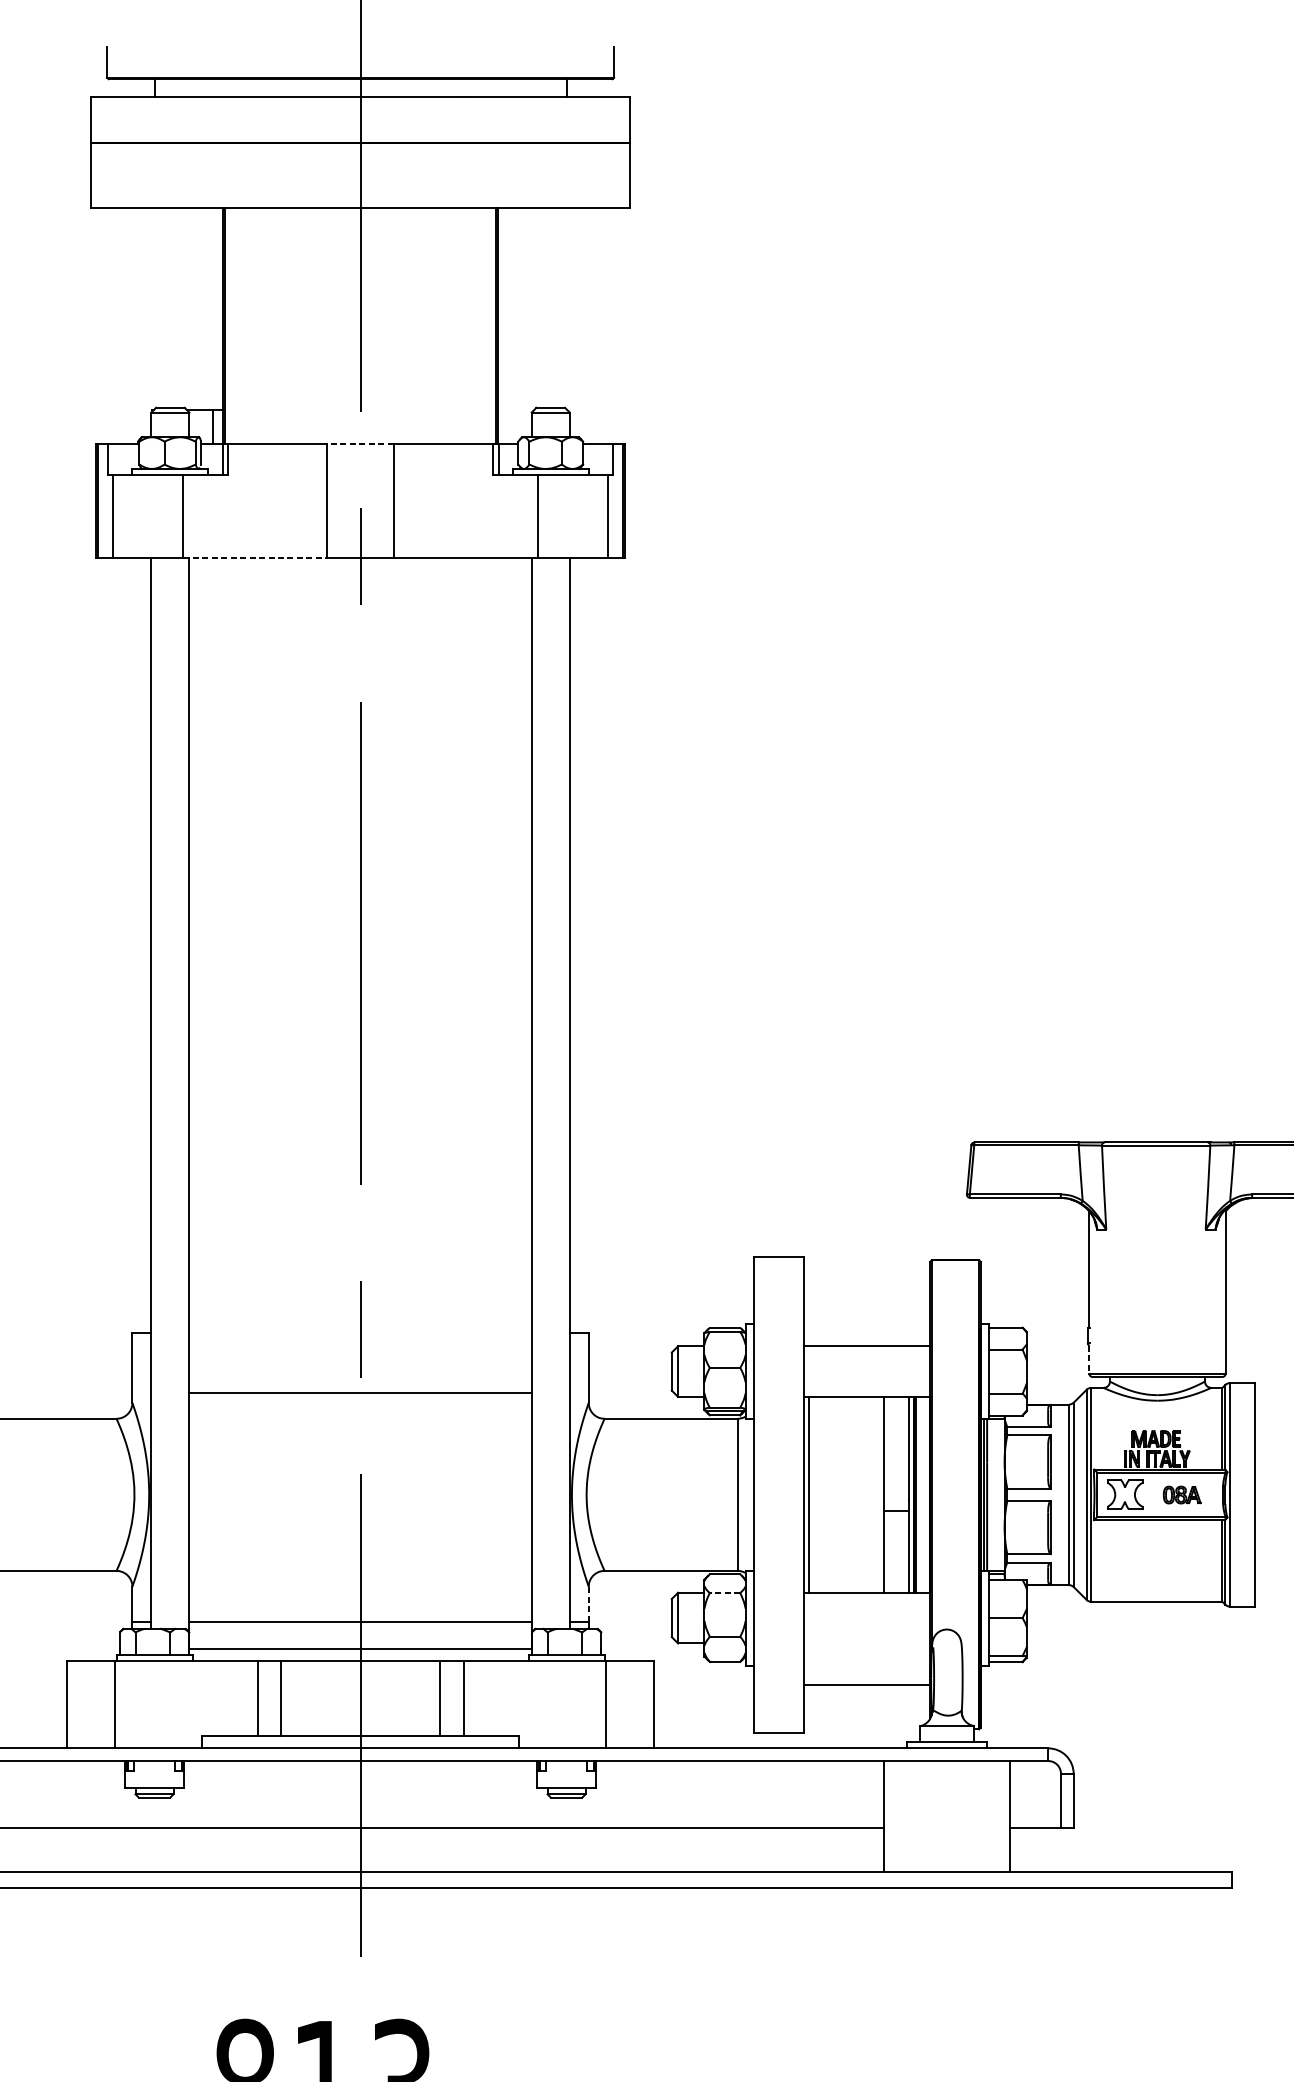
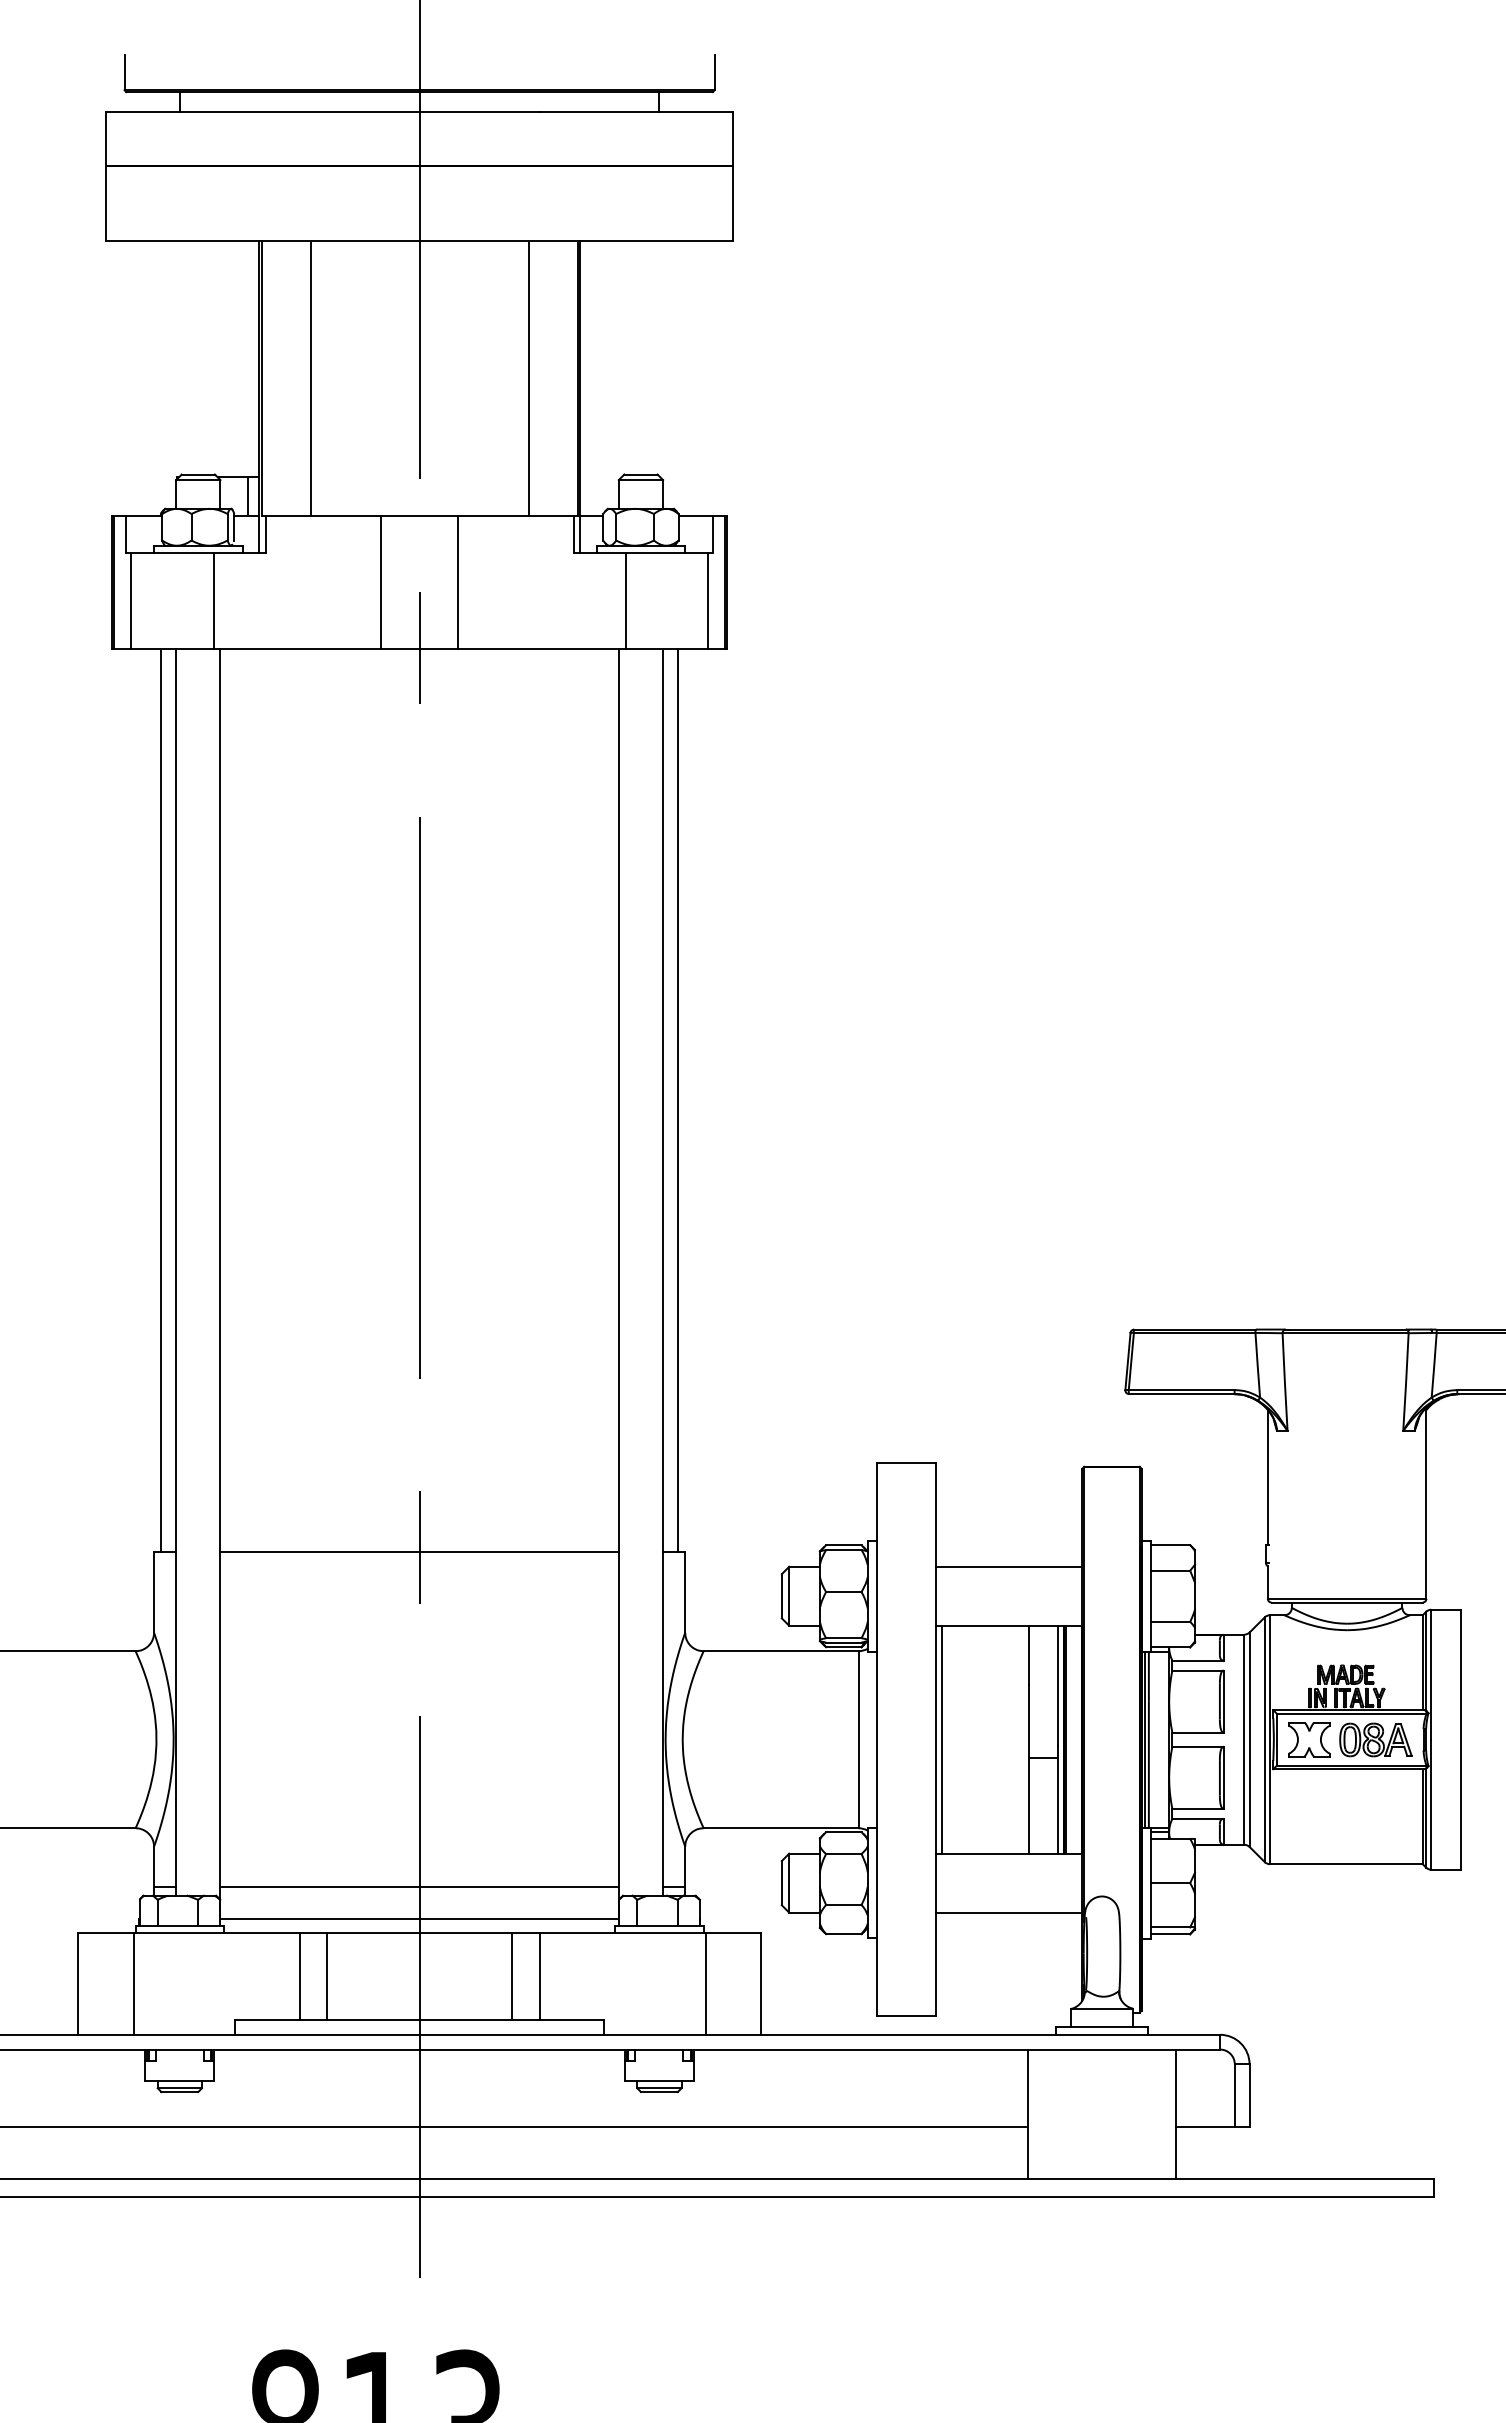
line: (266, 325) -> (310, 378), added
line: (454, 325) -> (528, 378), added
line: (360, 443) -> (419, 516), dashed -> solid
line: (255, 558) -> (297, 649), dashed -> solid
line: (138, 945) -> (161, 1100), added
line: (582, 945) -> (677, 1100), added
line: (1089, 1360) -> (1267, 1583), dashed -> solid
line: (360, 1393) -> (419, 1551), moved
part: (1181, 1494) -> (1375, 1739), size x1.67
line: (724, 1592) -> (843, 1853), dashed -> solid
line: (589, 1603) -> (685, 1866), dashed -> solid
line: (867, 1684) -> (1009, 1912), moved

